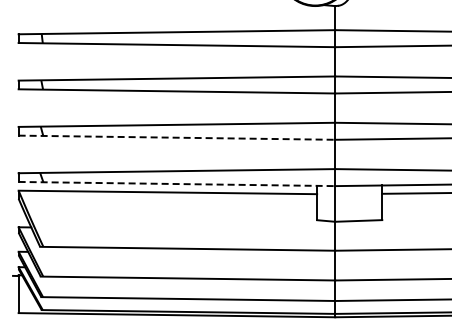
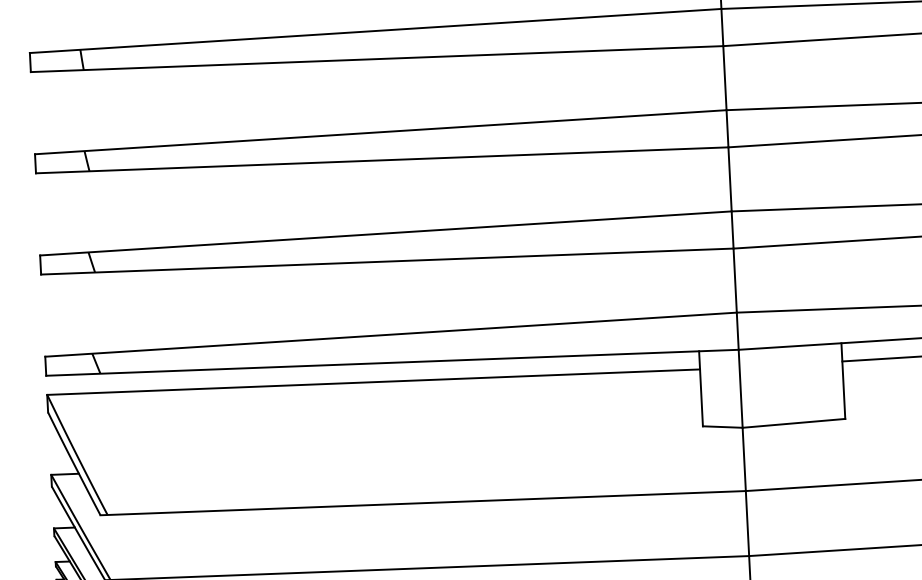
line: (177, 137) -> (388, 261), dashed -> solid
line: (177, 184) -> (393, 363), dashed -> solid

